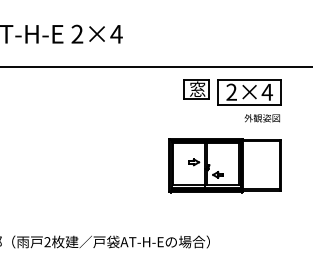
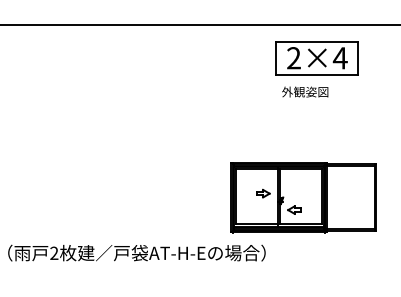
part: (196, 89) -> (248, 54), removed
text: (261, 118) -> (304, 92), moved
part: (224, 165) -> (302, 197), moved

